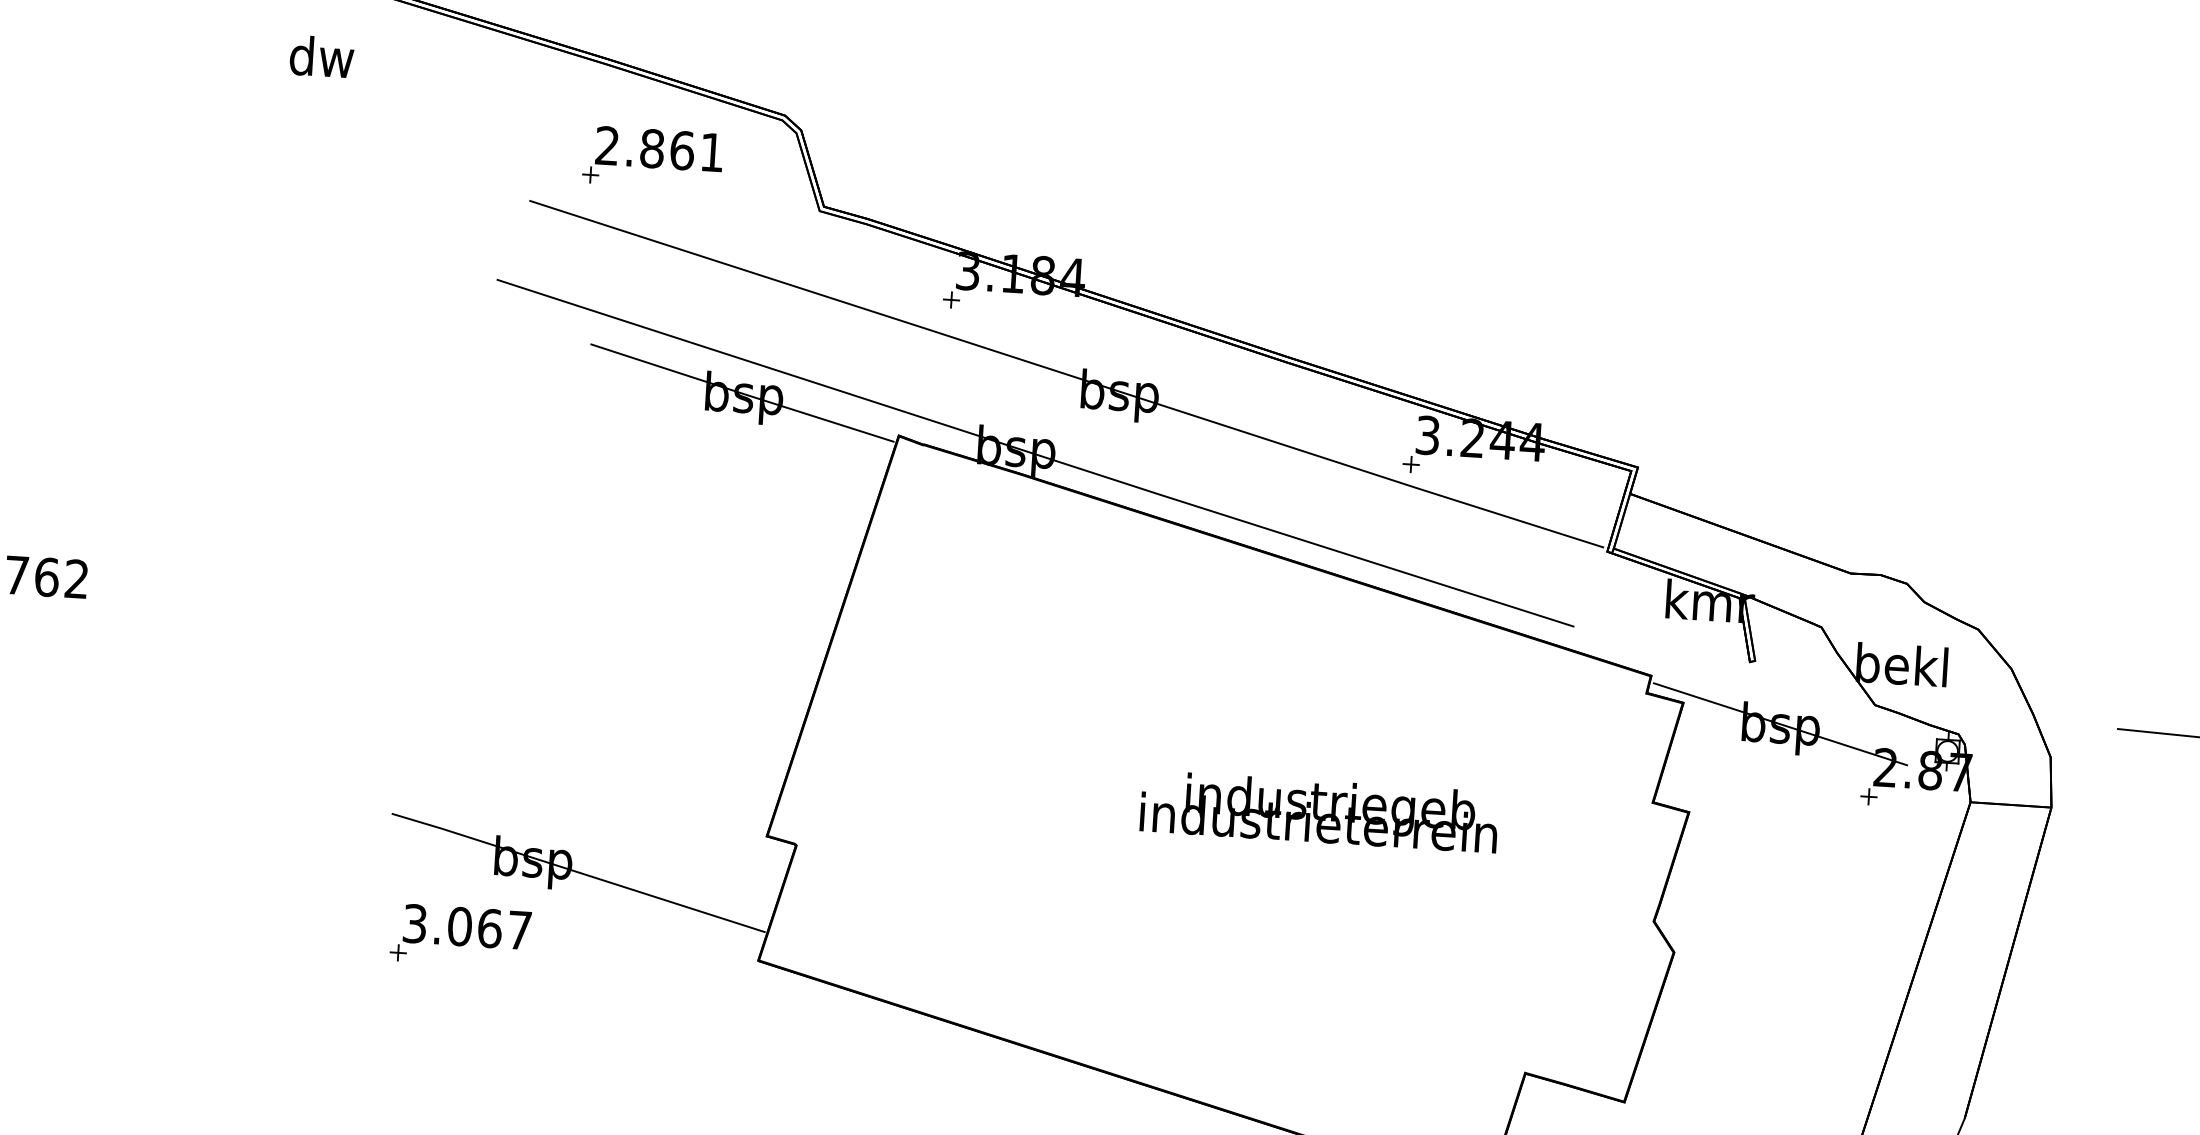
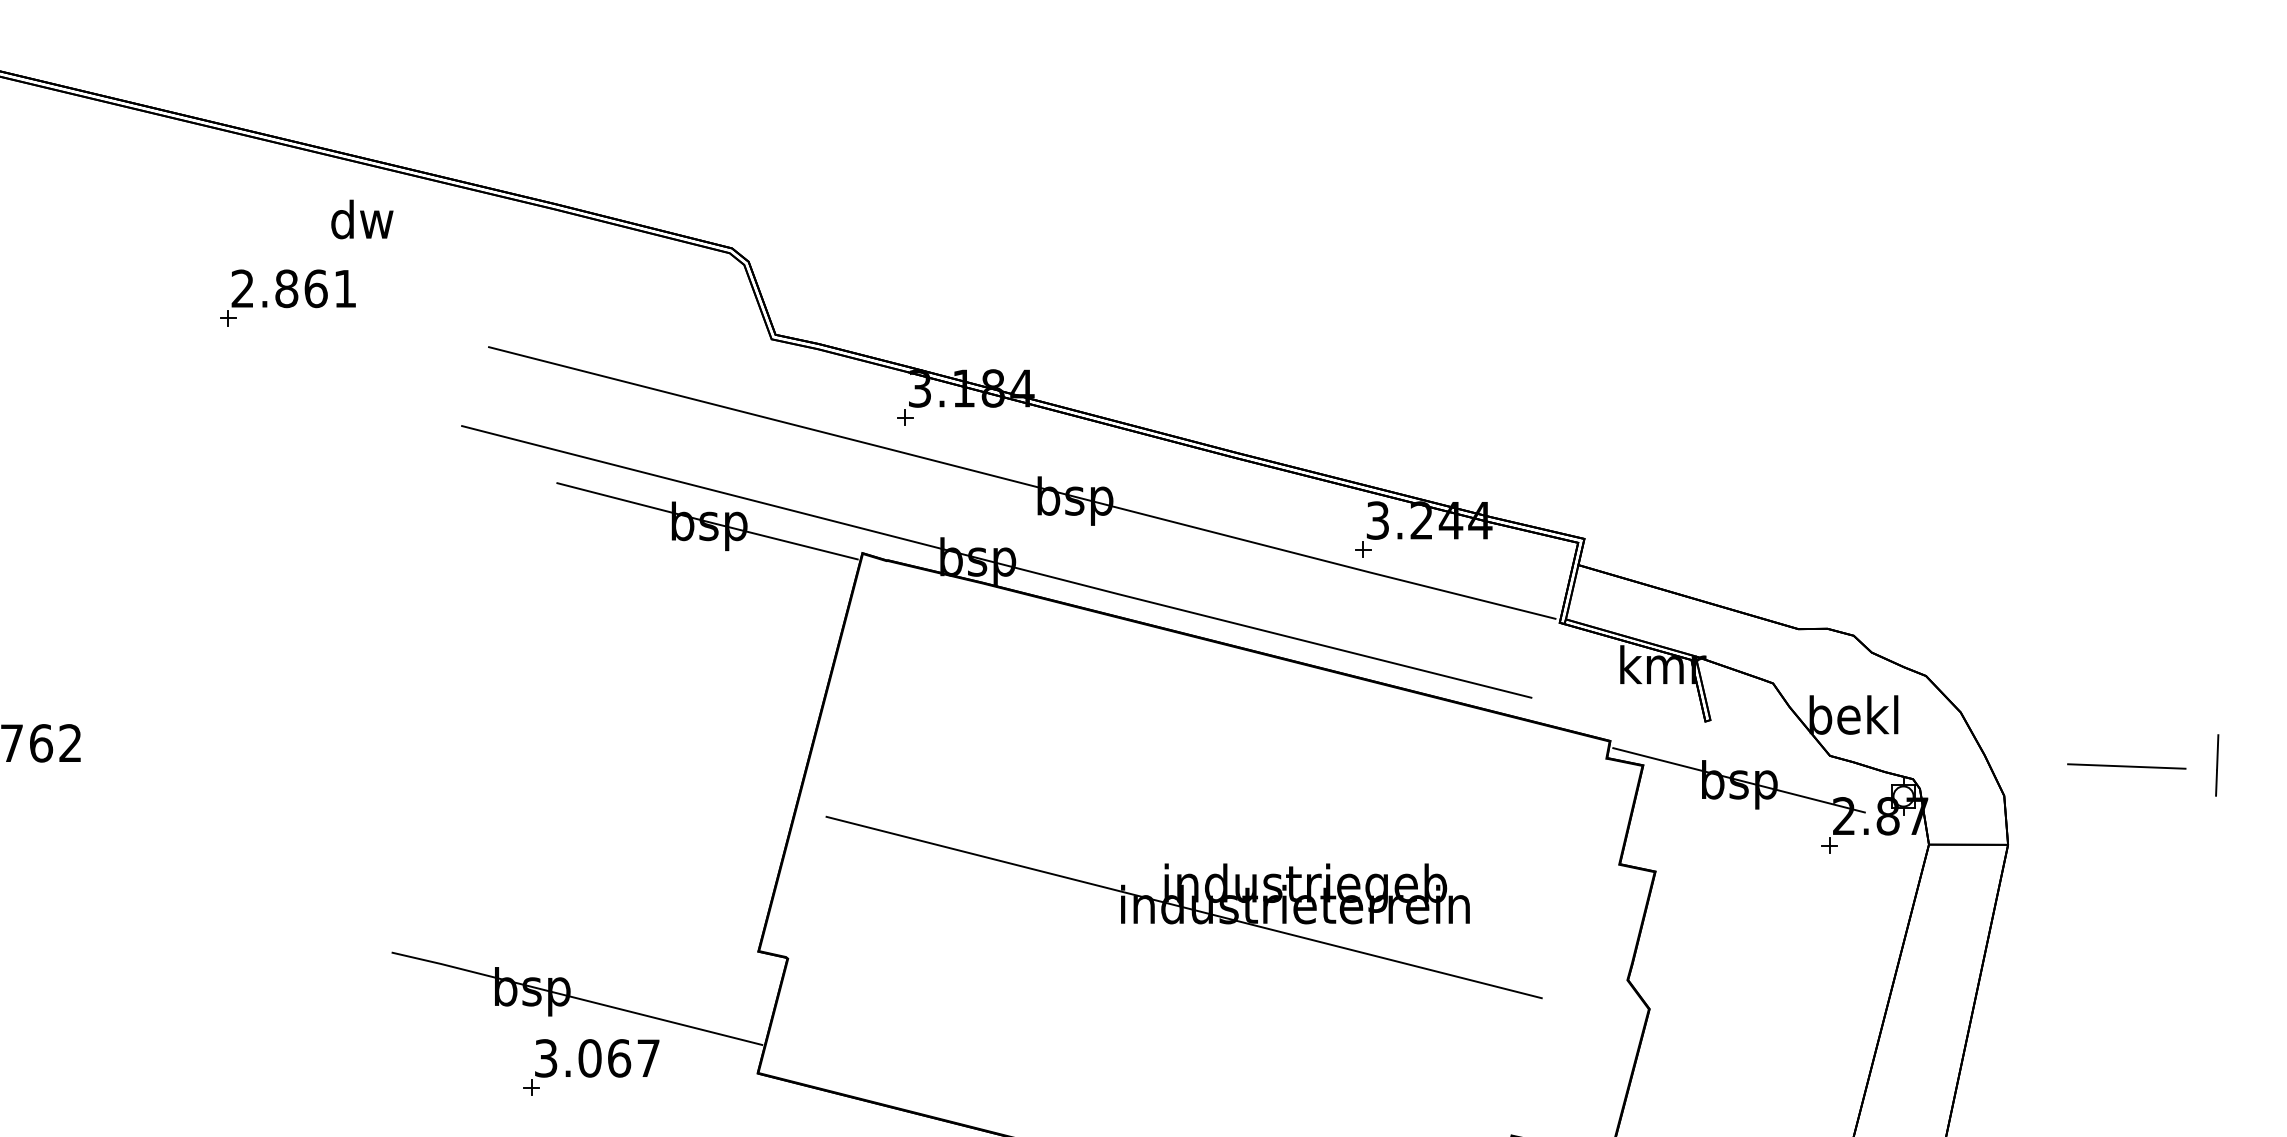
text: (322, 56) -> (362, 219), moved
part: (652, 157) -> (287, 297), moved
line: (1204, 818) -> (1183, 907), added
part: (460, 936) -> (591, 1067), moved

